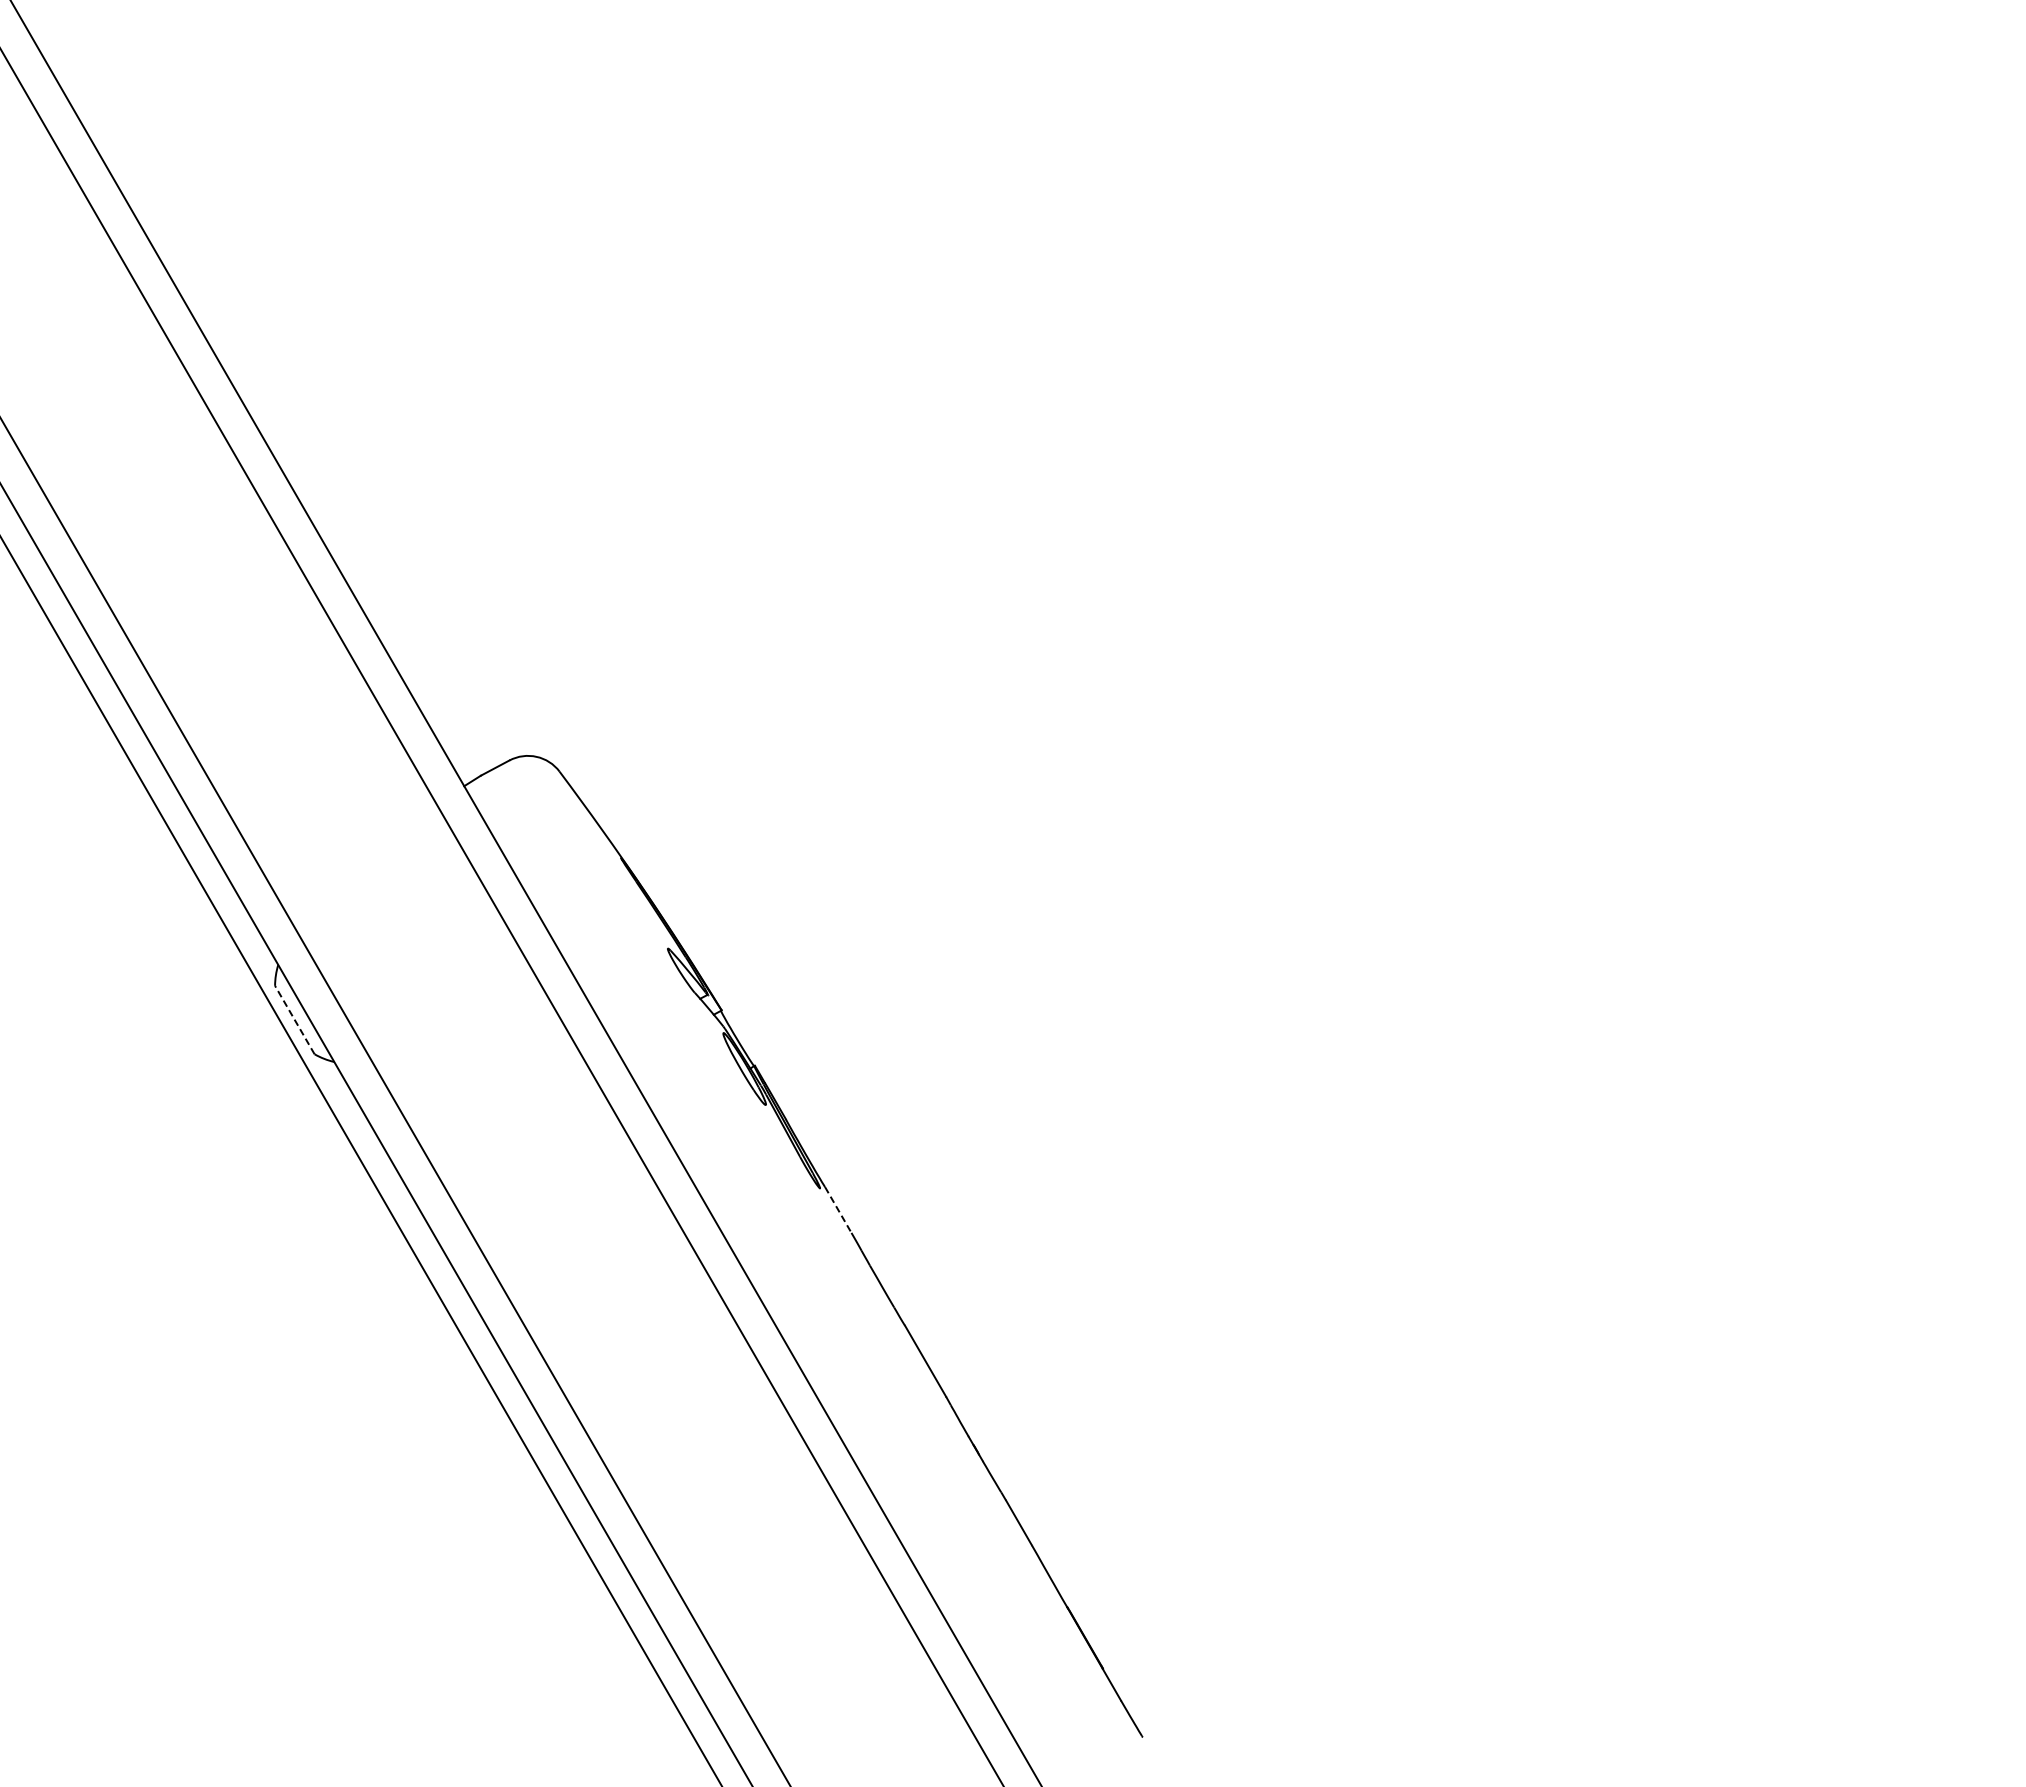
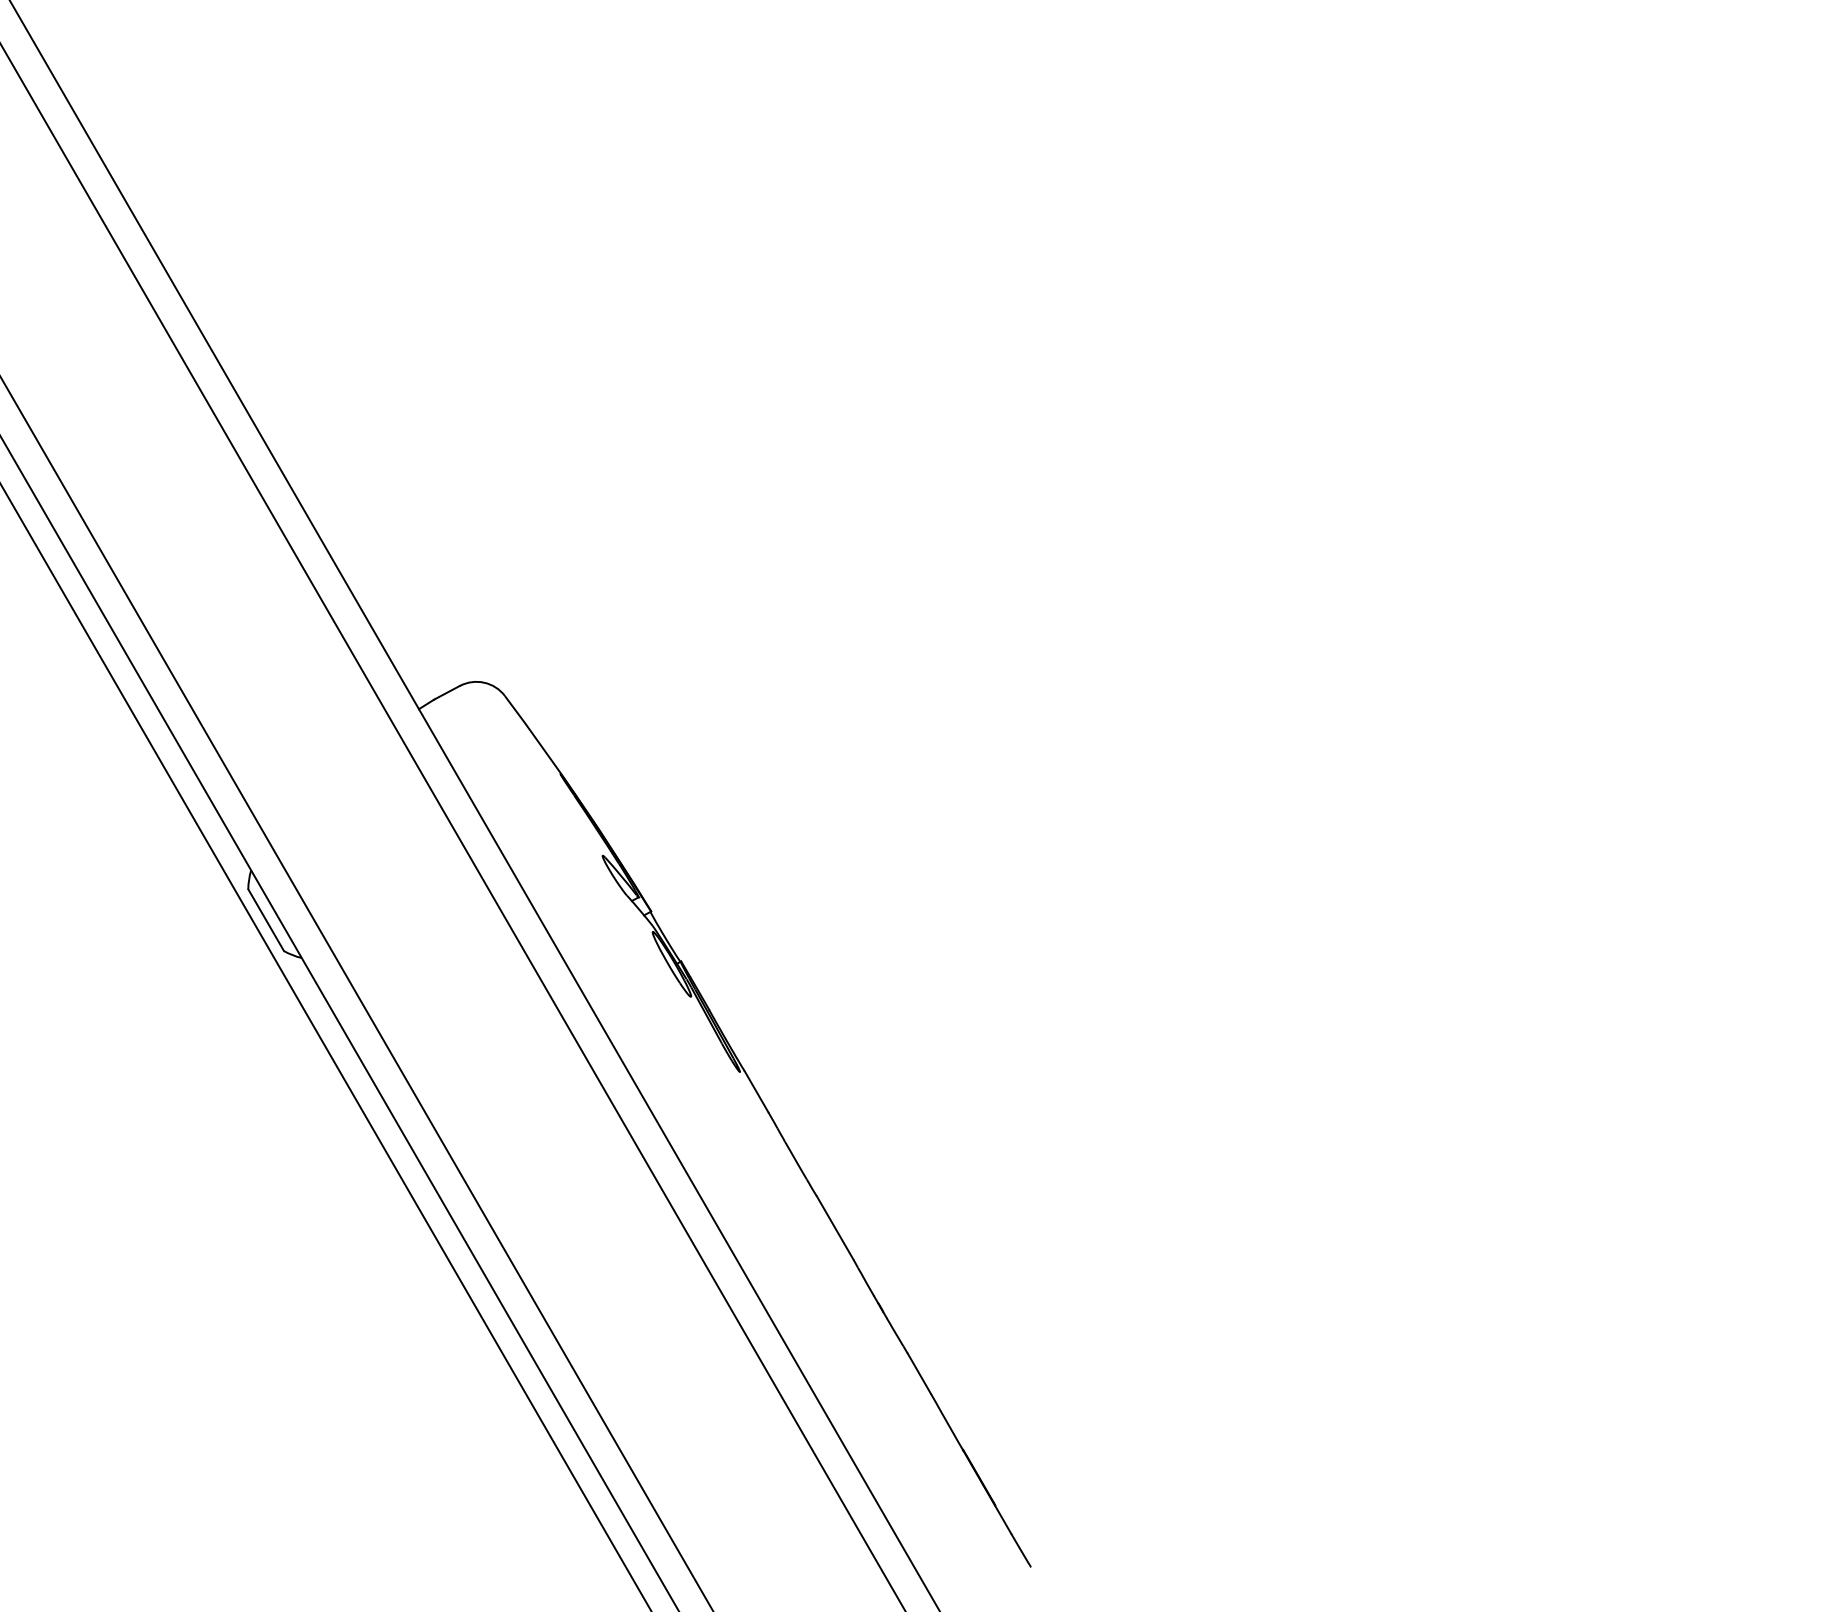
line: (294, 1020) -> (265, 920), dashed -> solid
line: (838, 1210) -> (756, 1091), dashed -> solid

